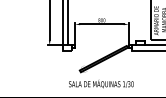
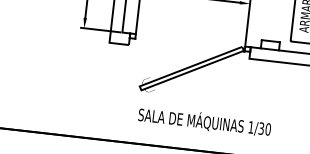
text: (101, 83) -> (205, 120), moved

